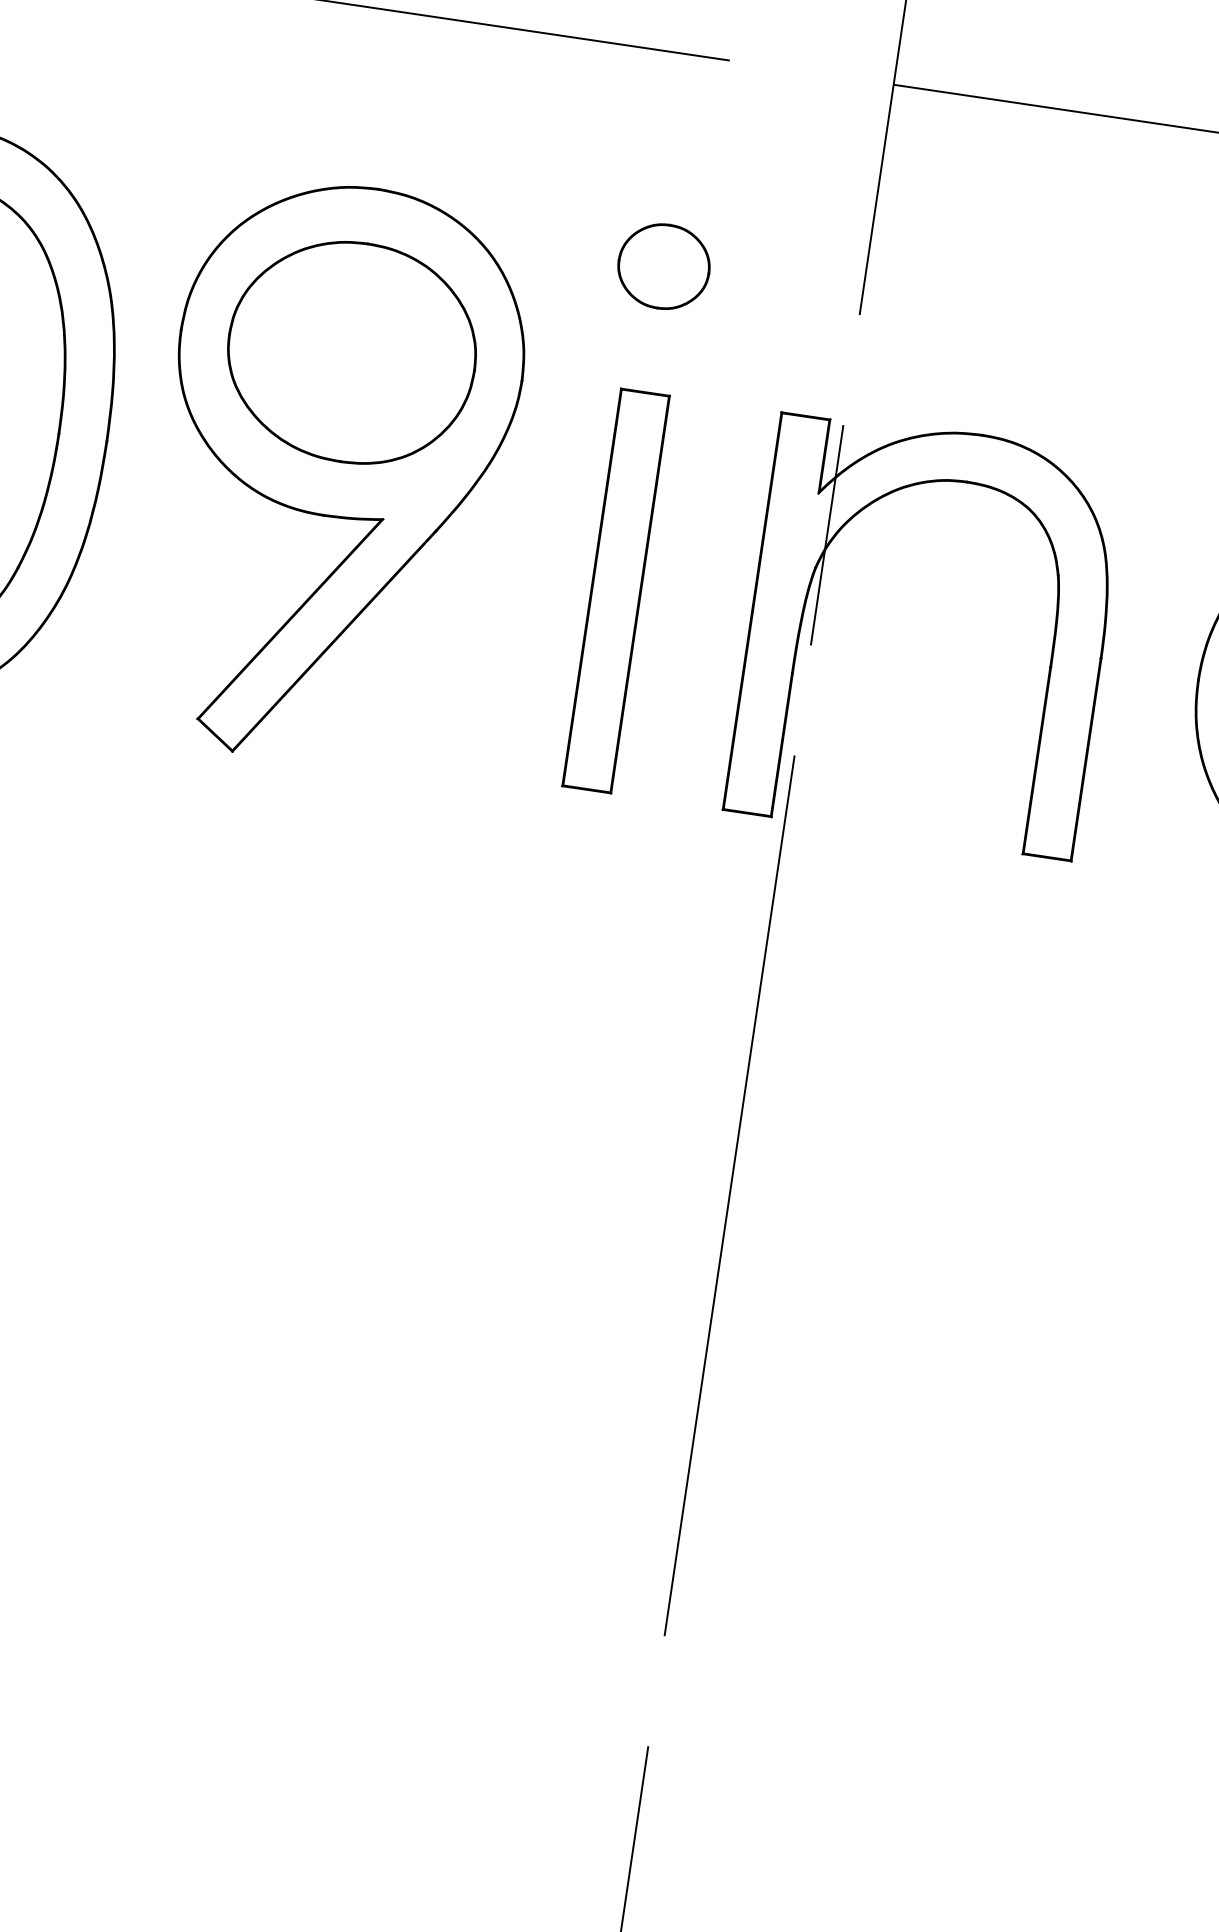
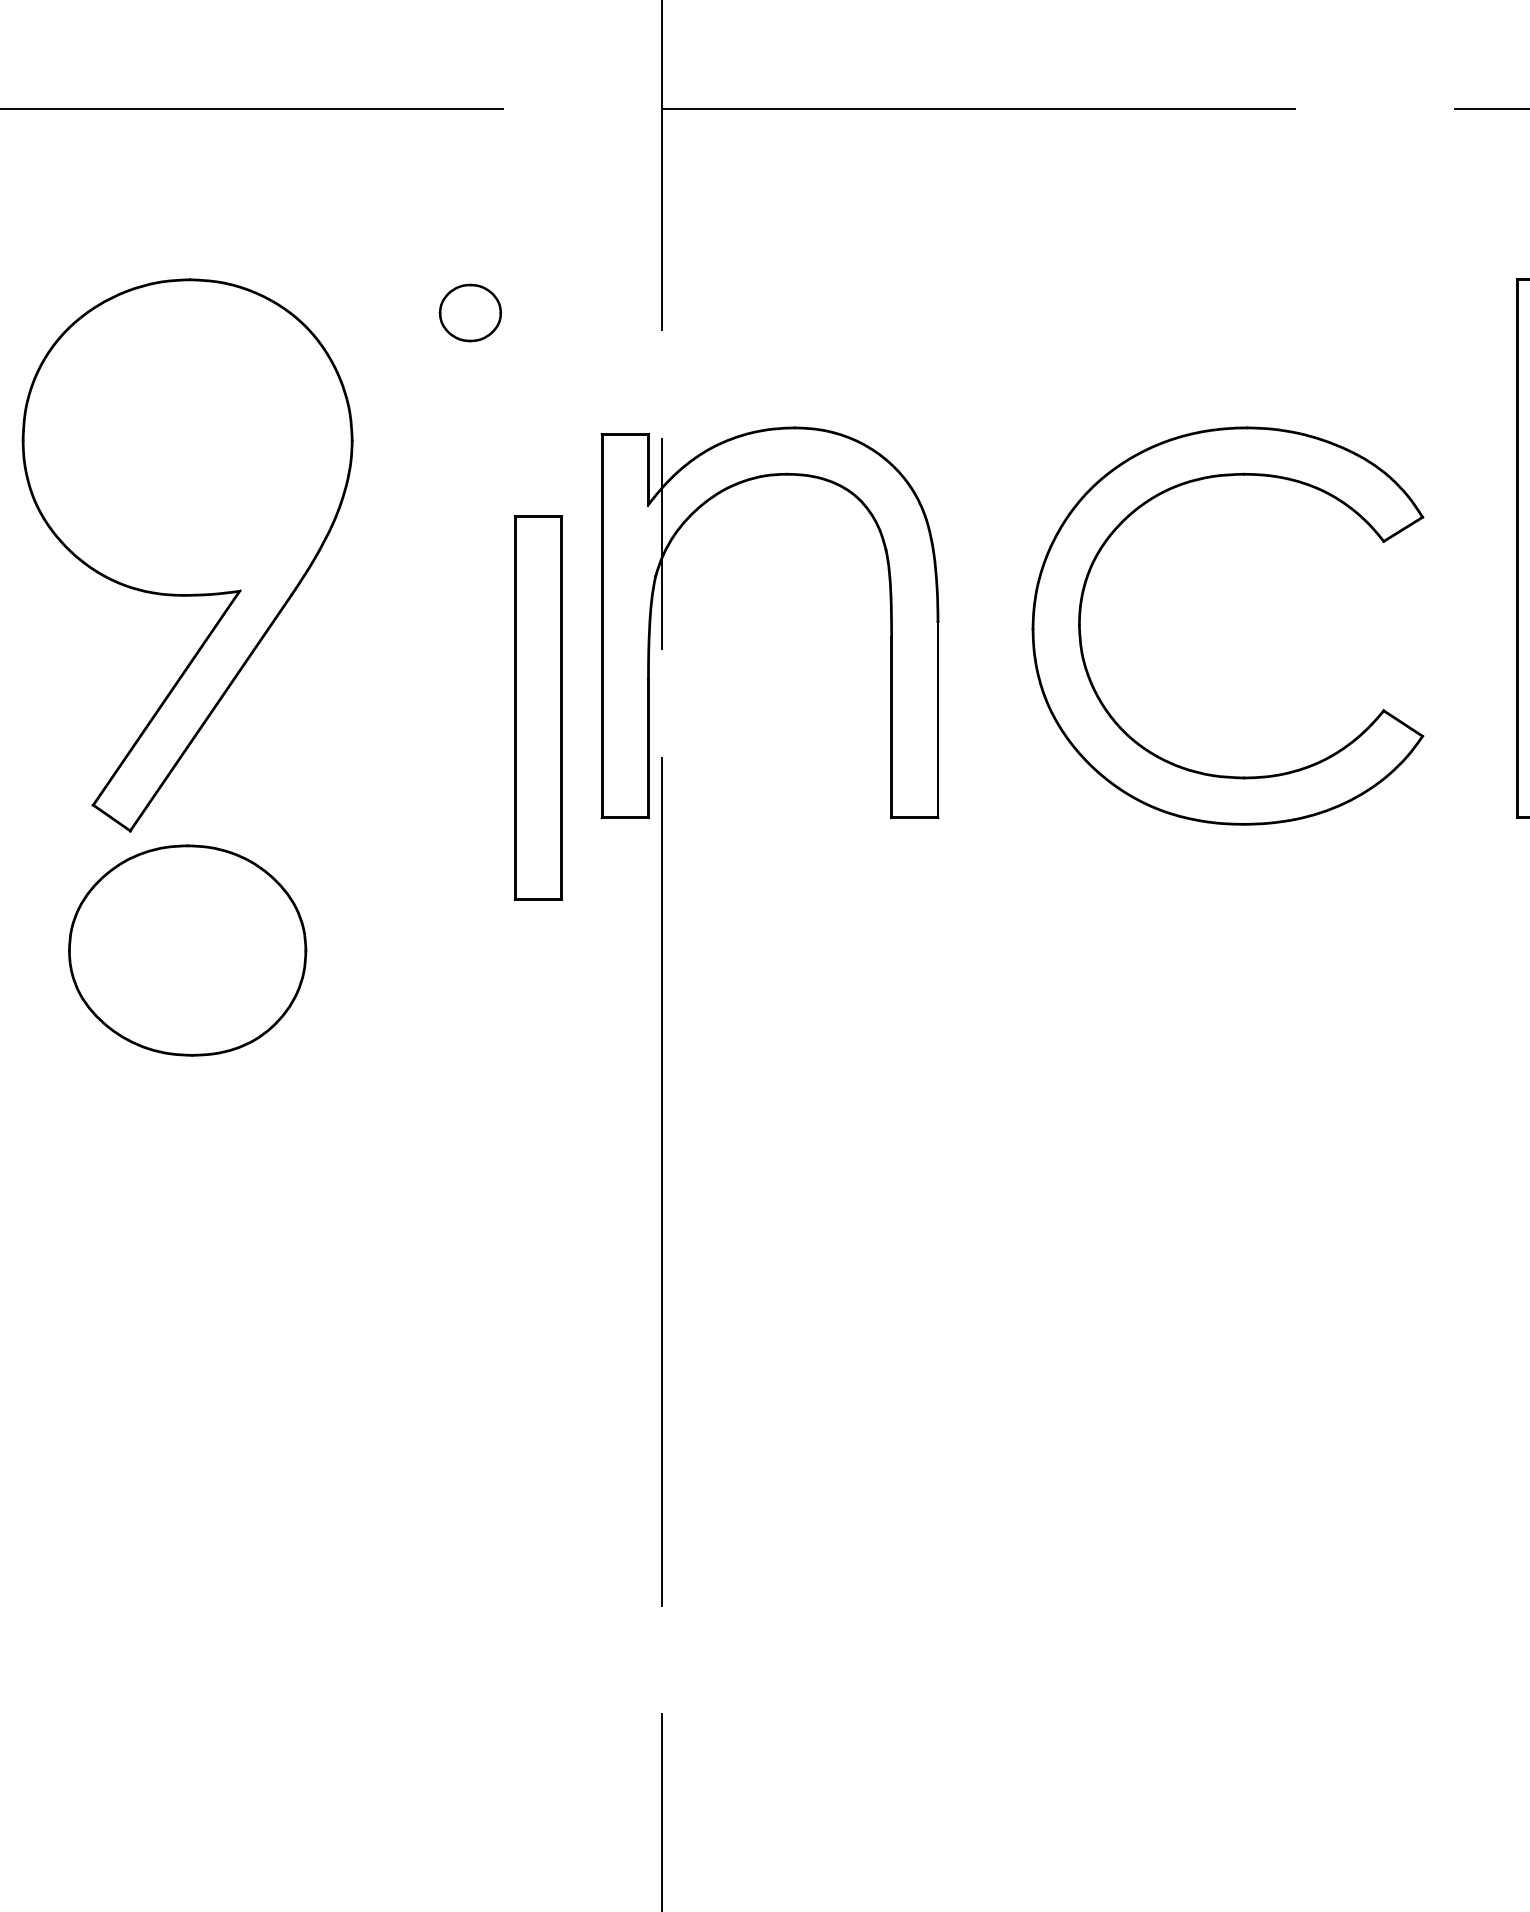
part: (664, 266) -> (470, 312), size x0.7
part: (351, 352) -> (187, 950), moved
part: (616, 590) -> (538, 707), moved

